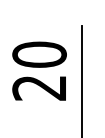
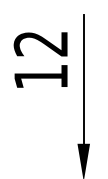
text: (39, 70) -> (40, 59), 20 -> 12

